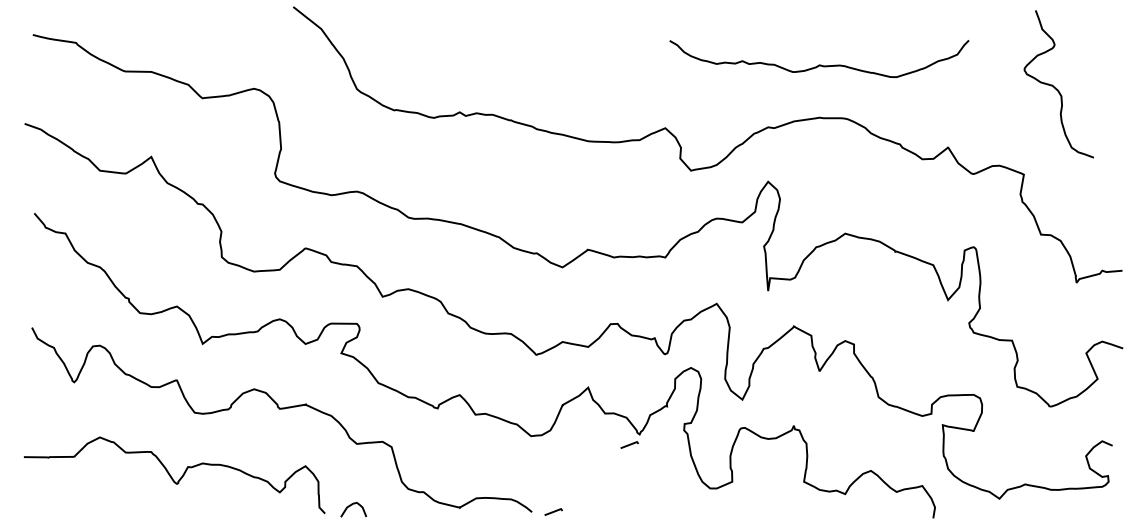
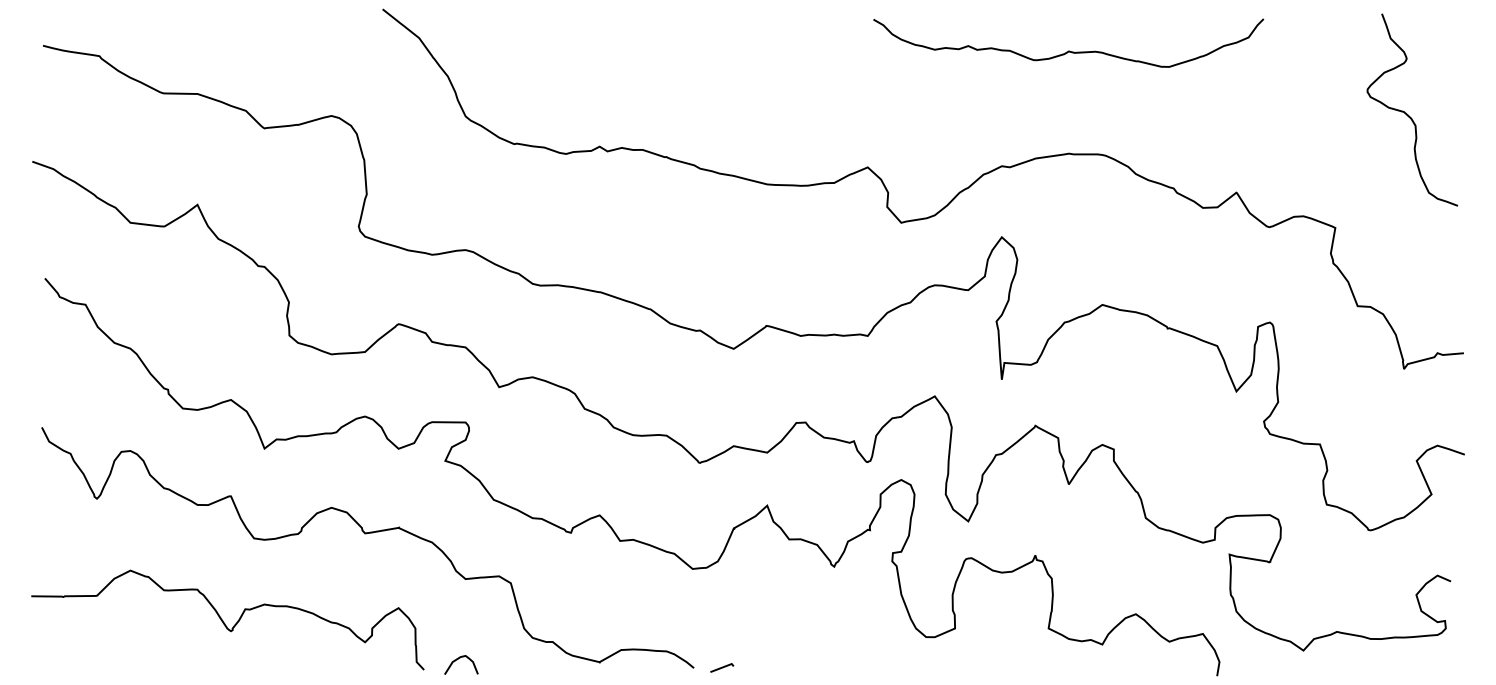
curve: (819, 64) -> (1068, 50), moved
curve: (1057, 88) -> (1410, 115), moved
line: (629, 444) -> (821, 579), removed

